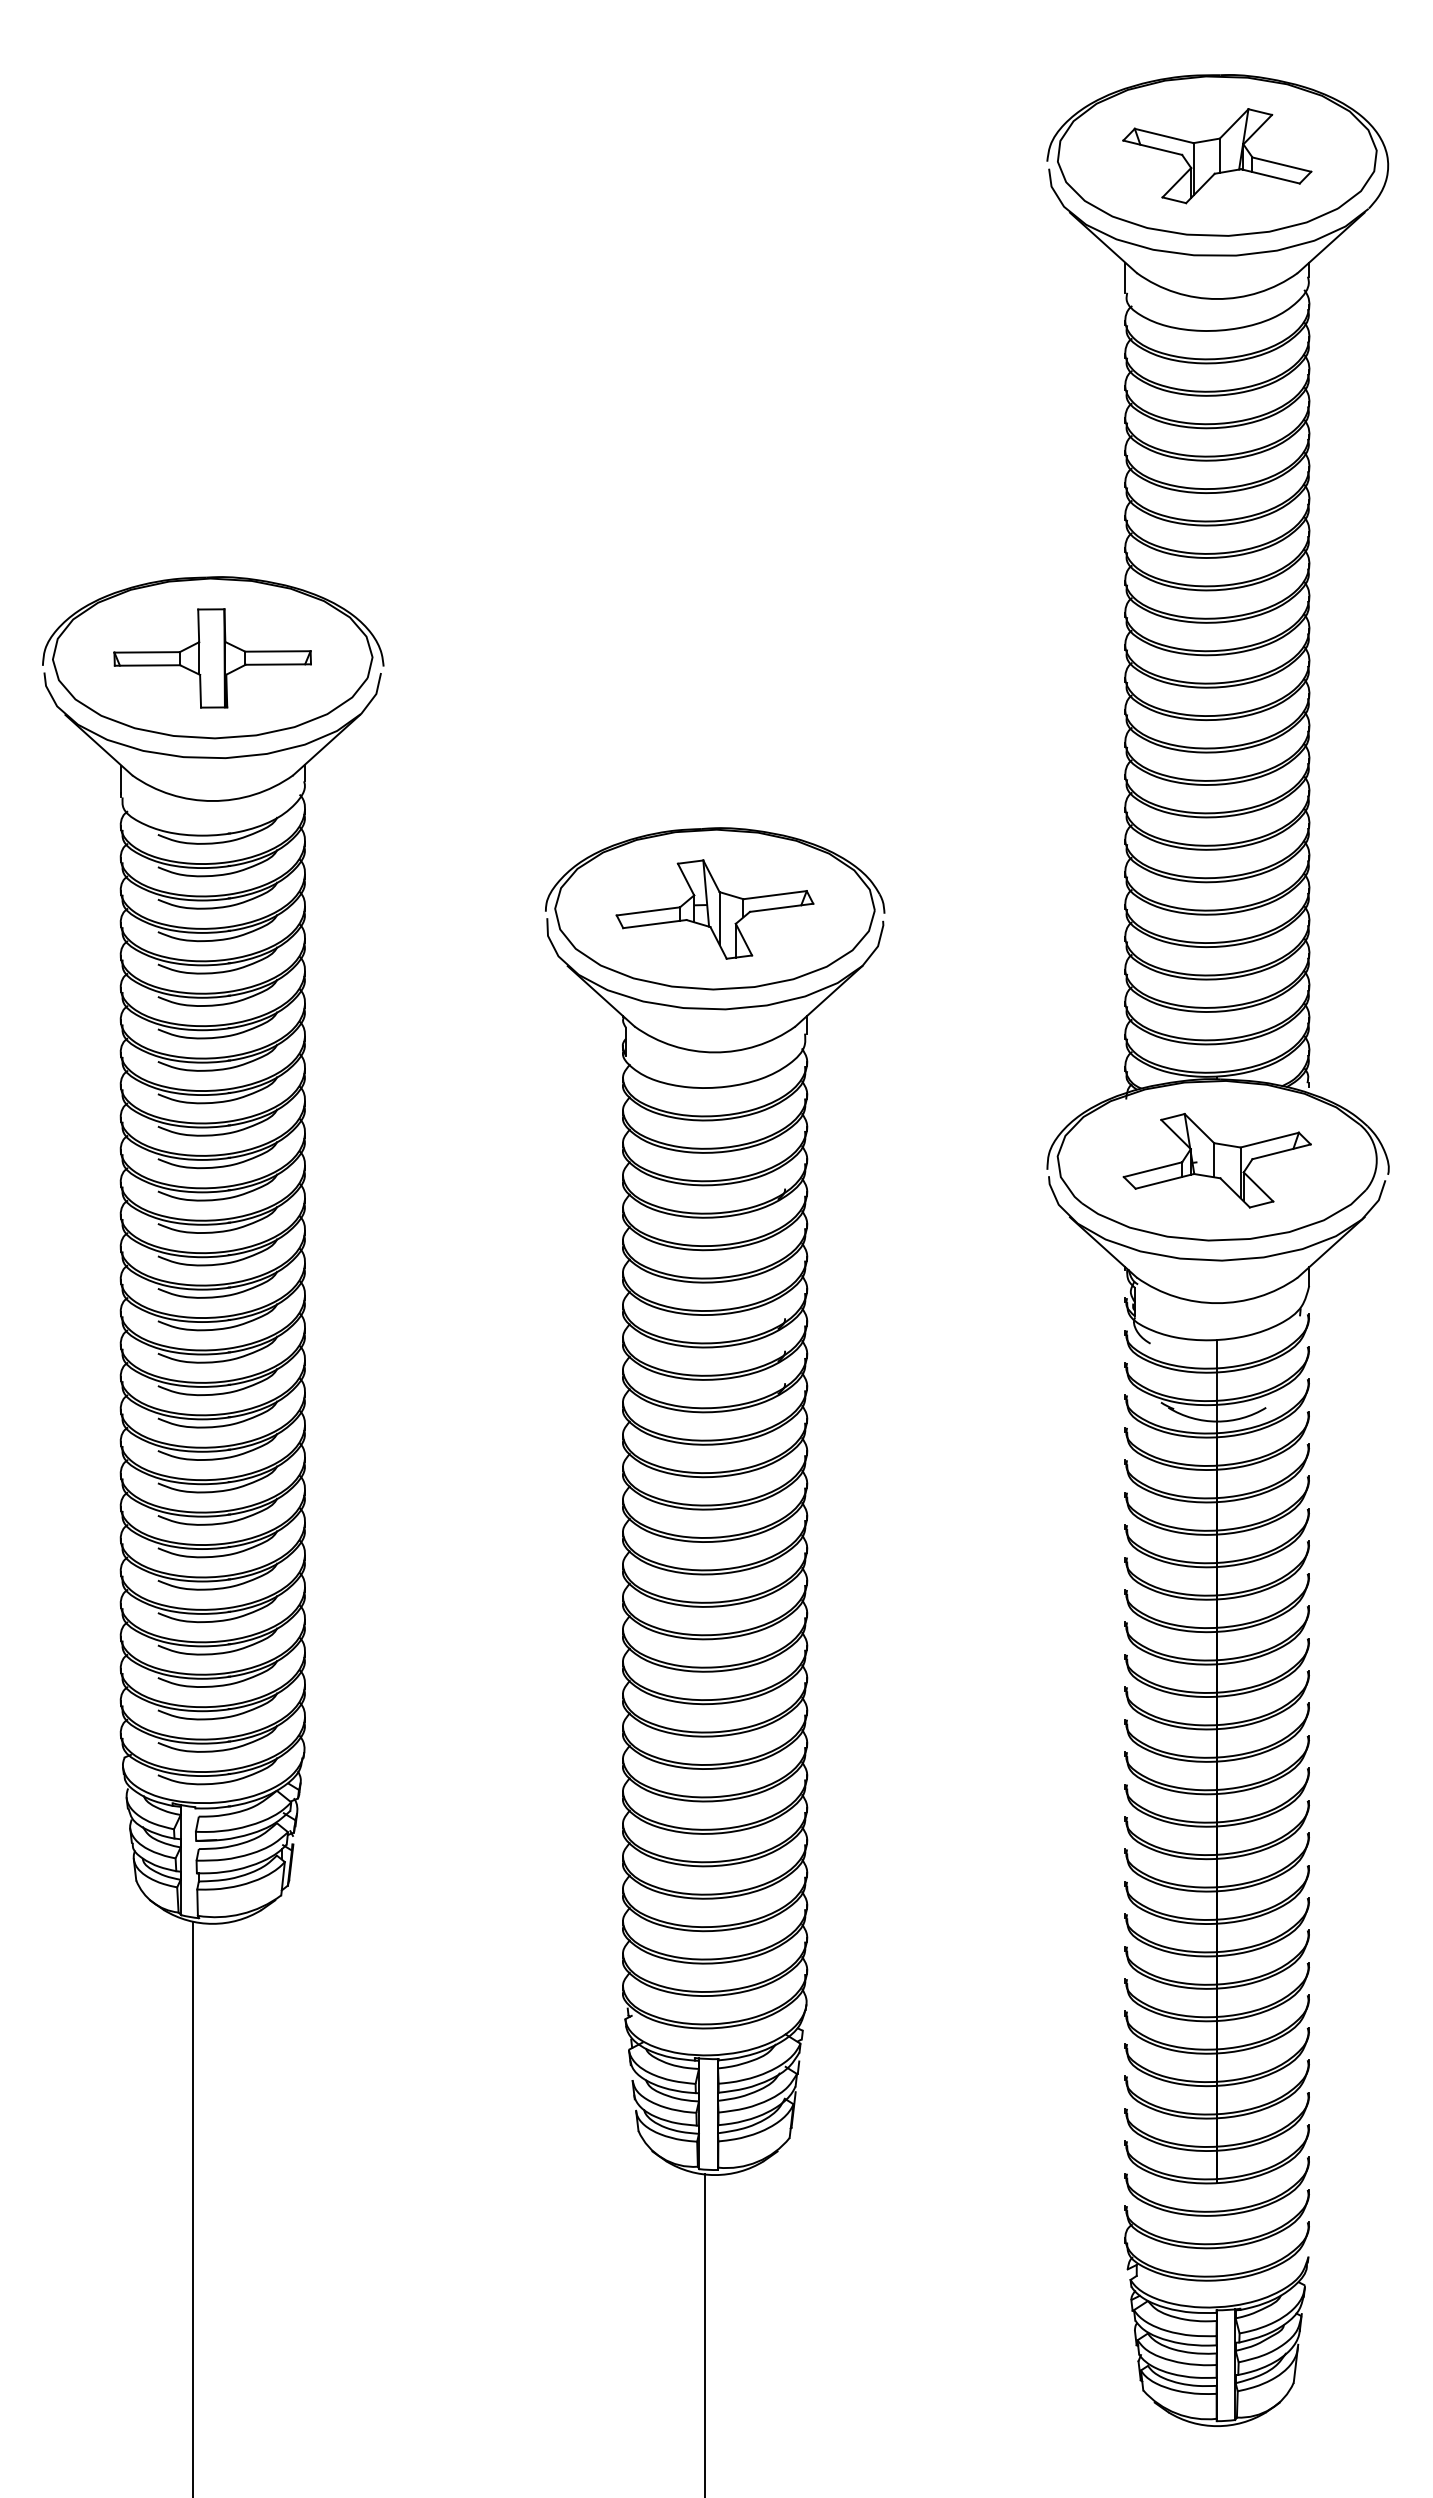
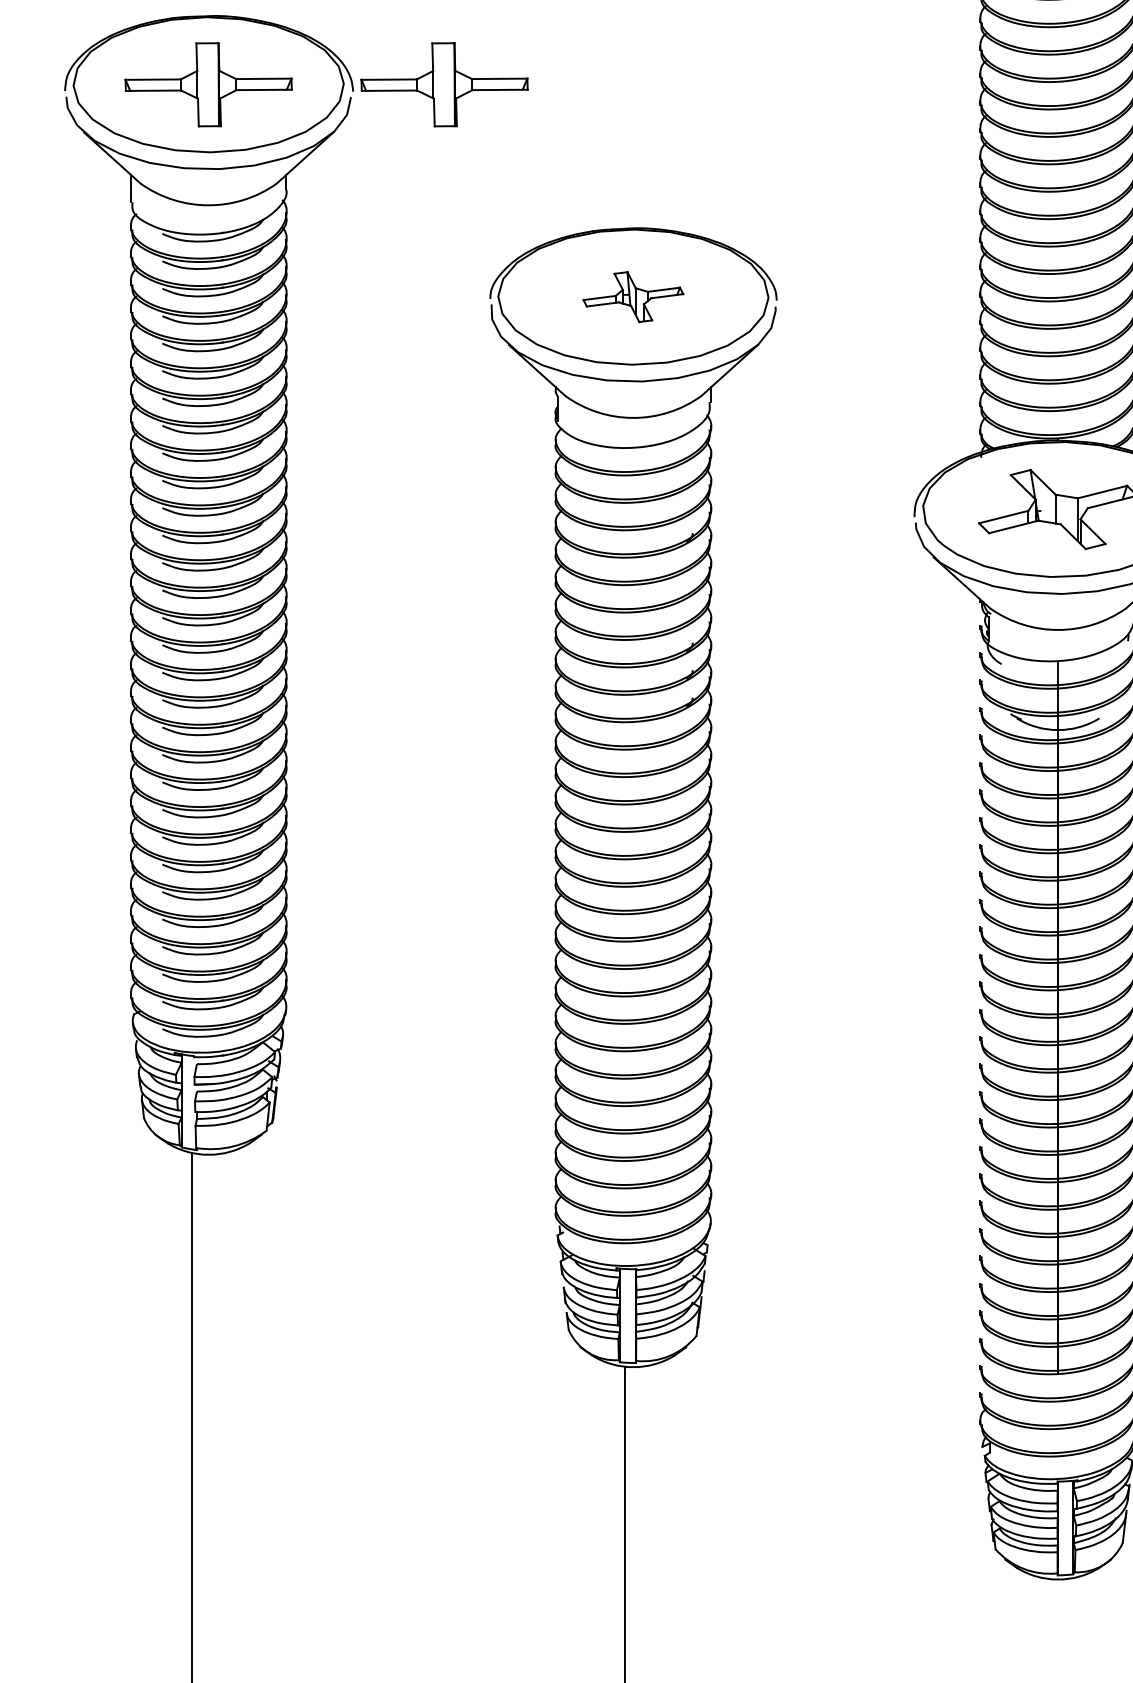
part: (491, 658) -> (444, 84), added
part: (714, 909) -> (632, 297), size x0.6

